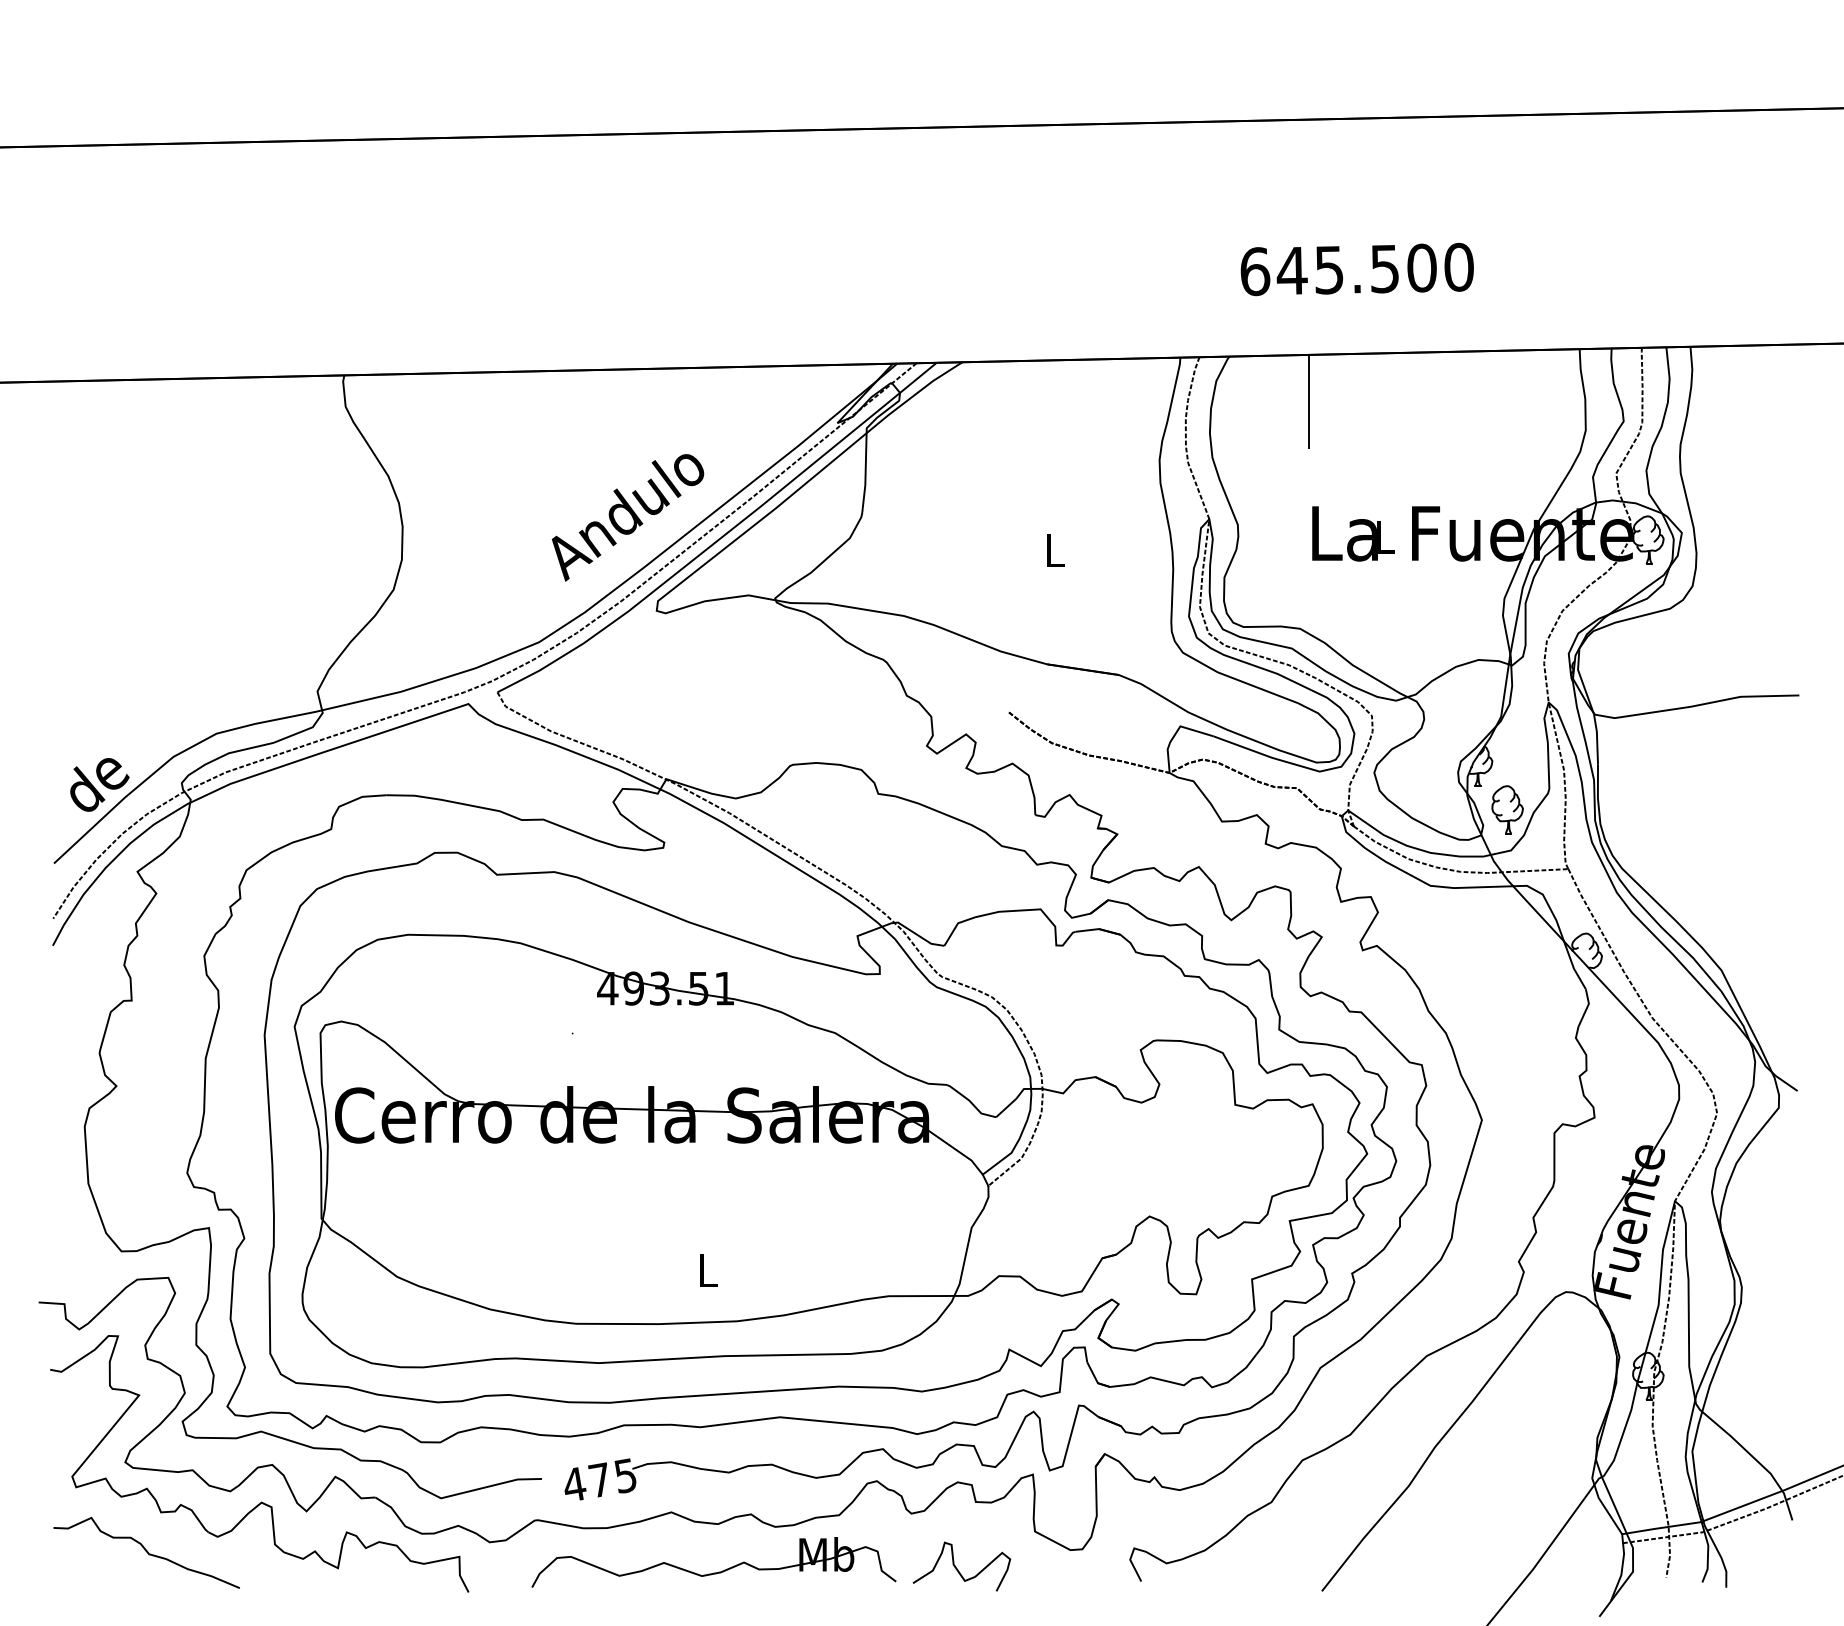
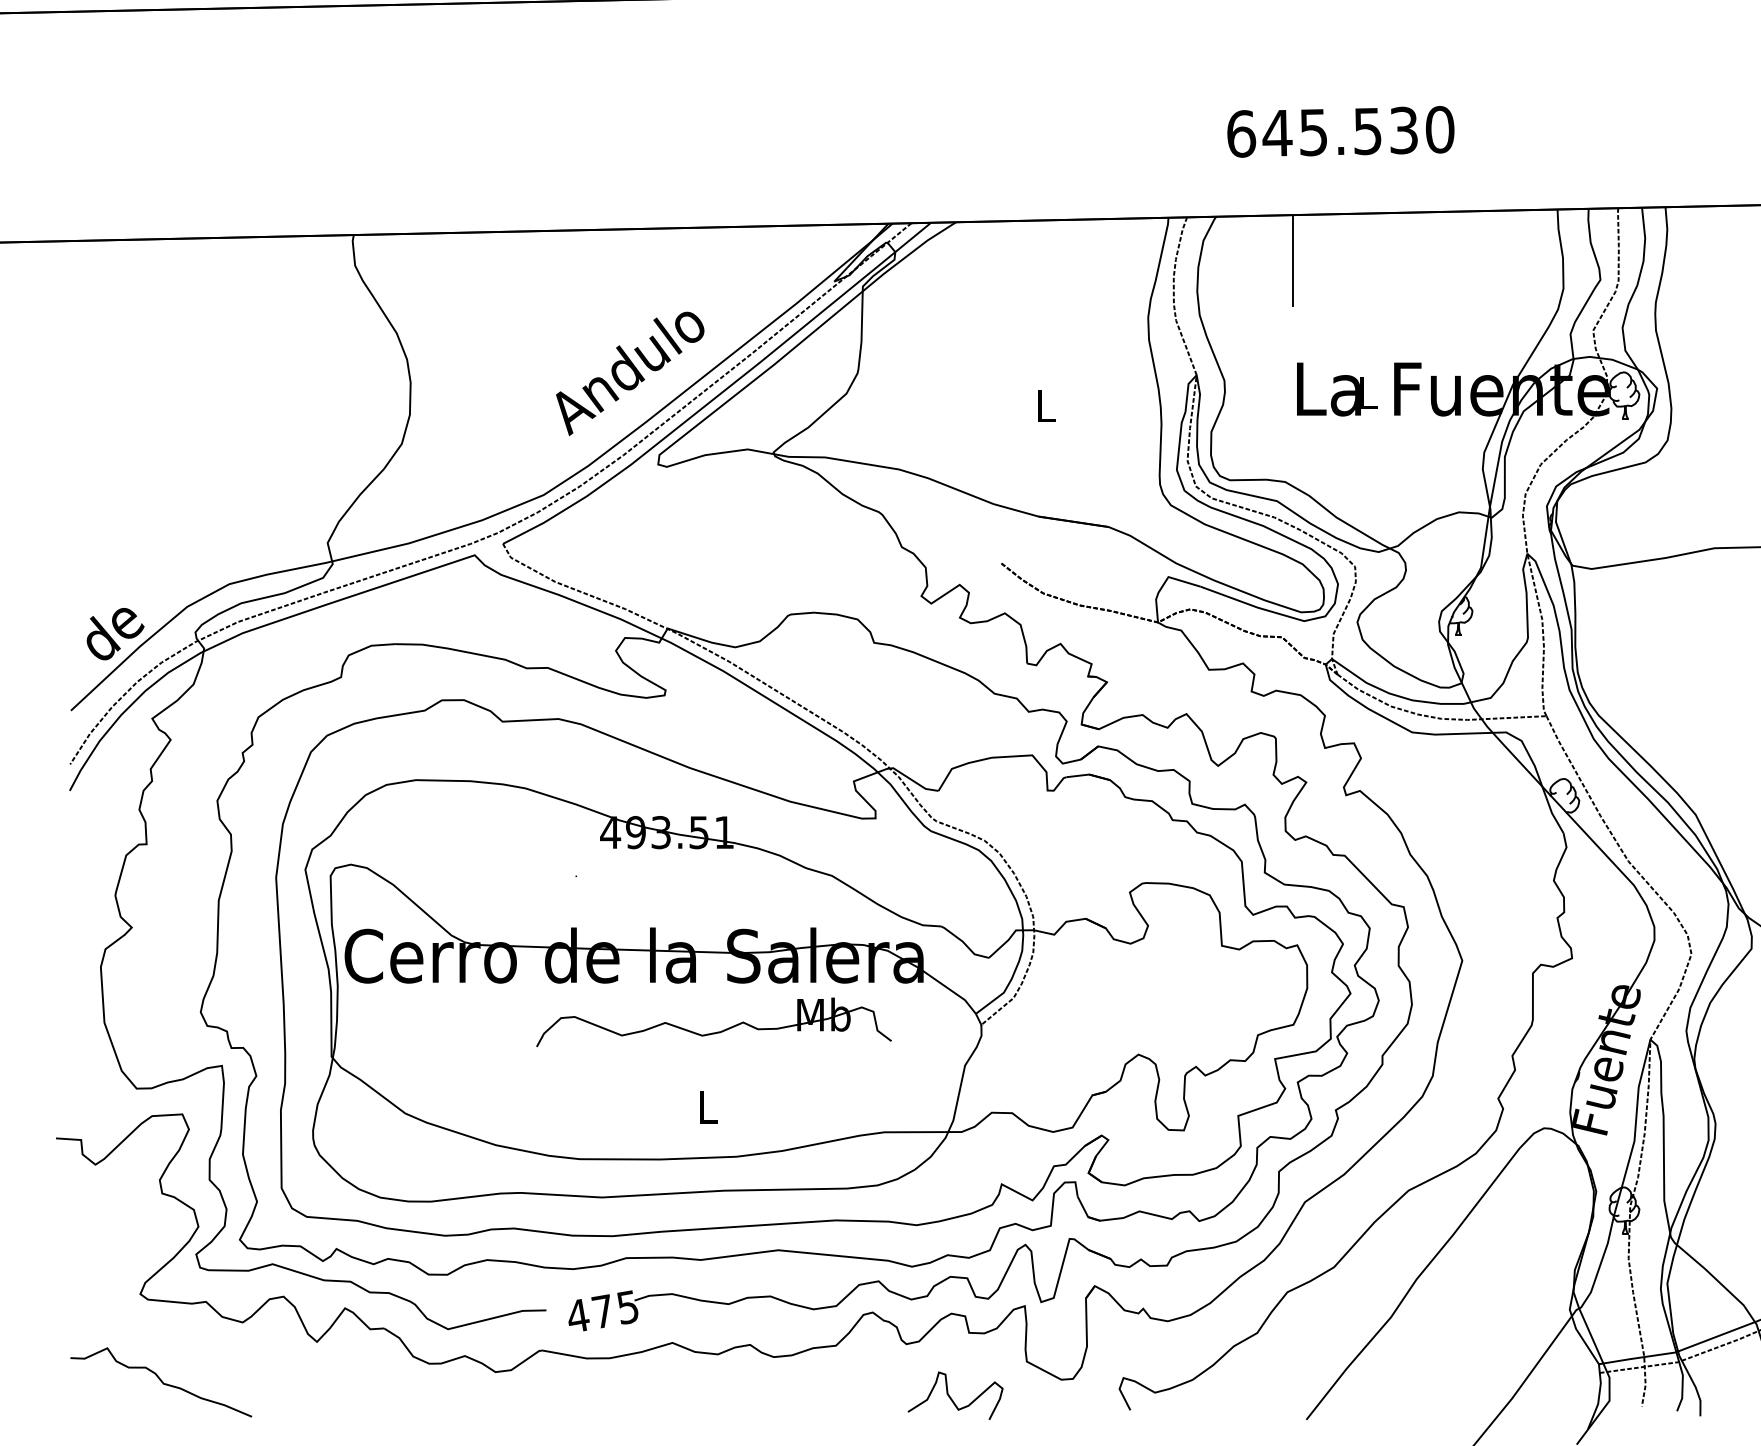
text: (1421, 267) -> (1403, 129), 645.500 -> 645.530
part: (1507, 809) -> (1487, 658), removed
part: (261, 1501) -> (273, 1332), removed
part: (713, 1572) -> (713, 1032), moved

